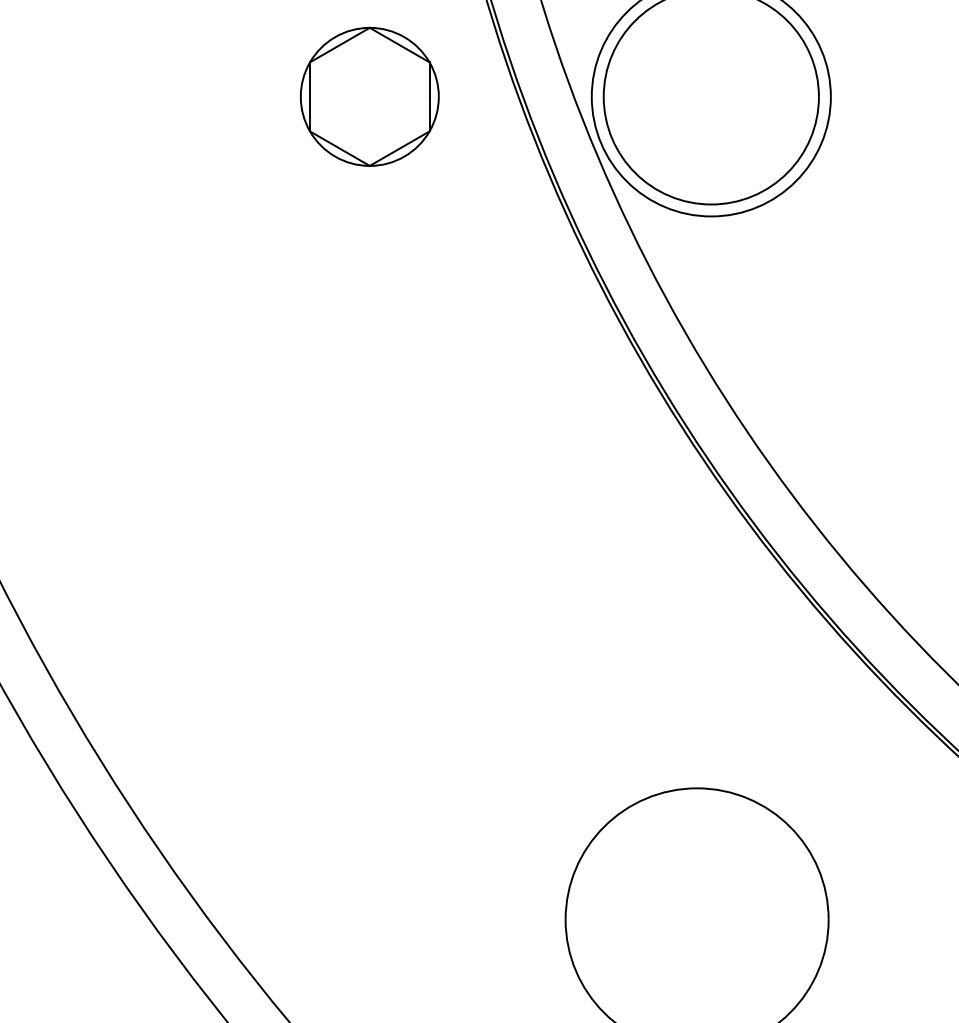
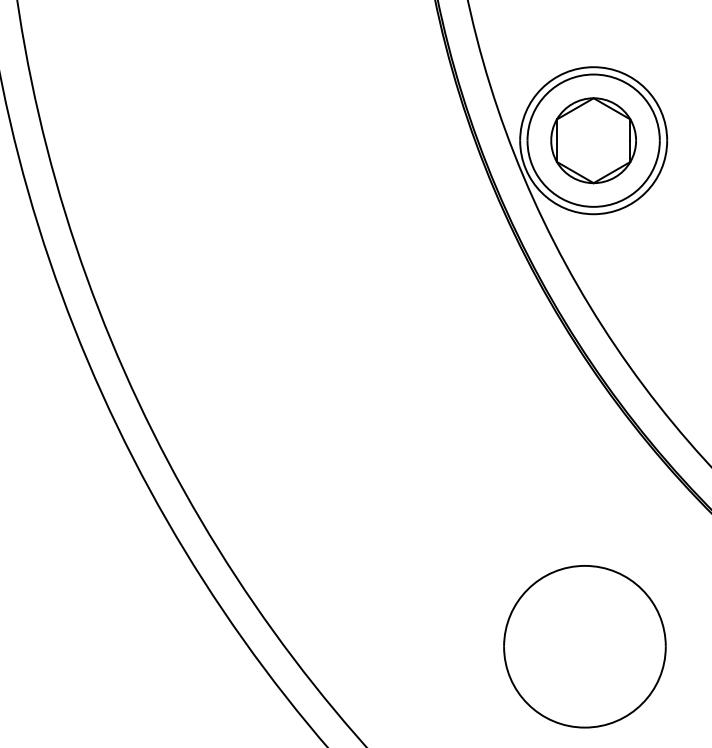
part: (369, 96) -> (593, 140), moved

